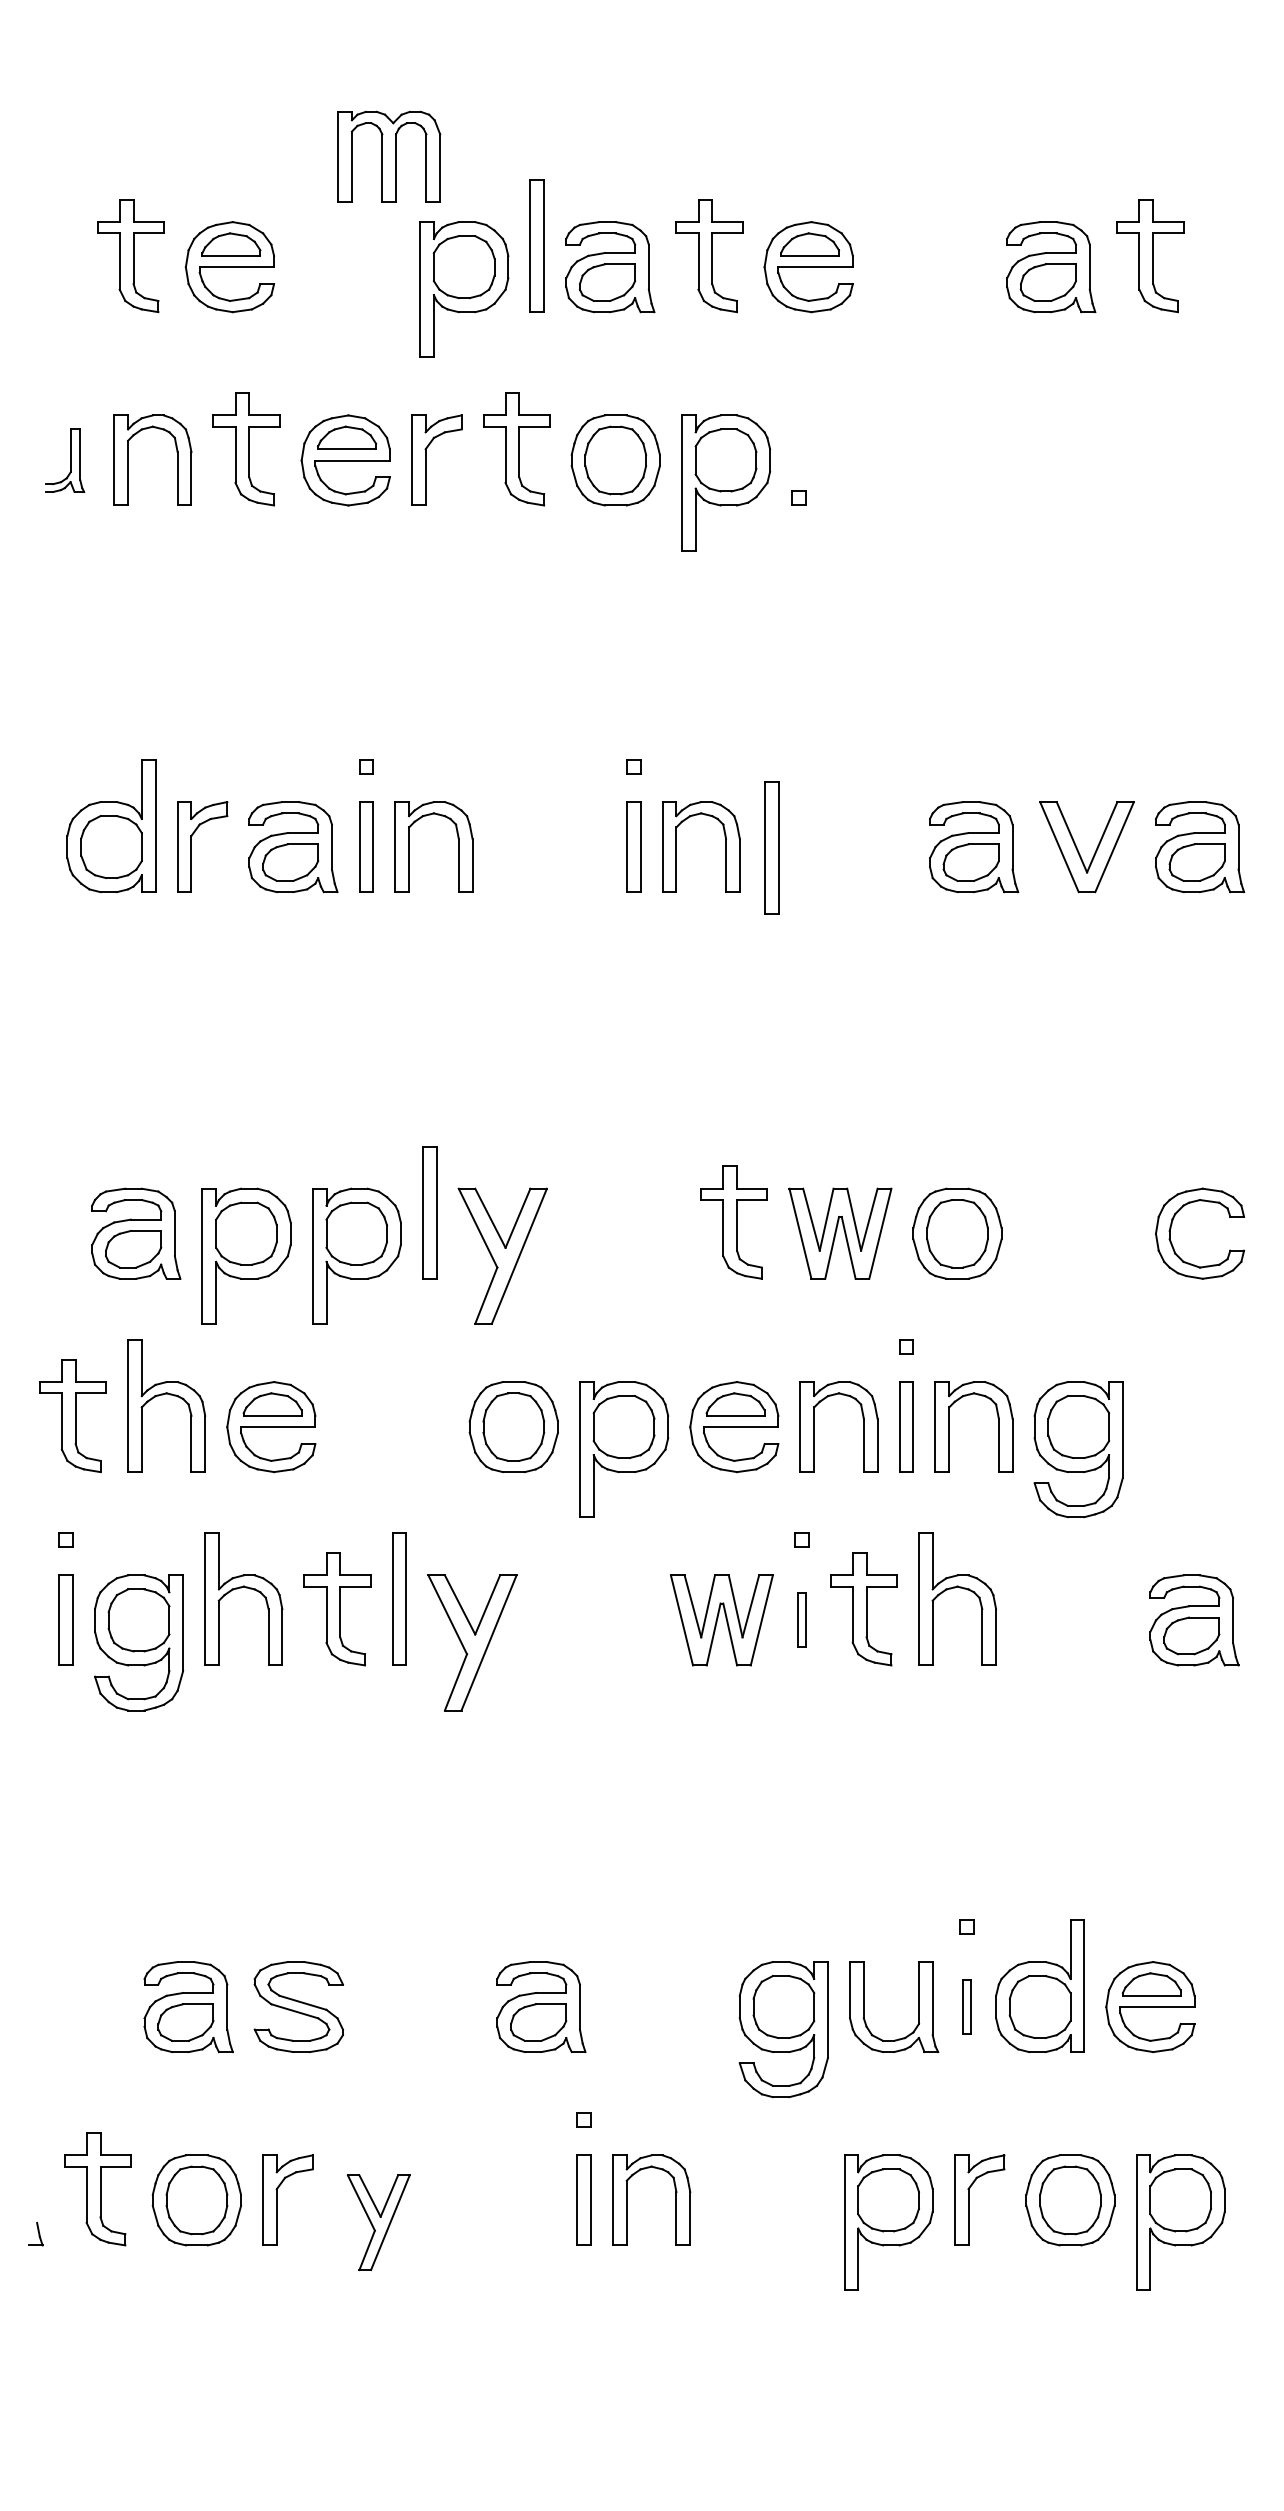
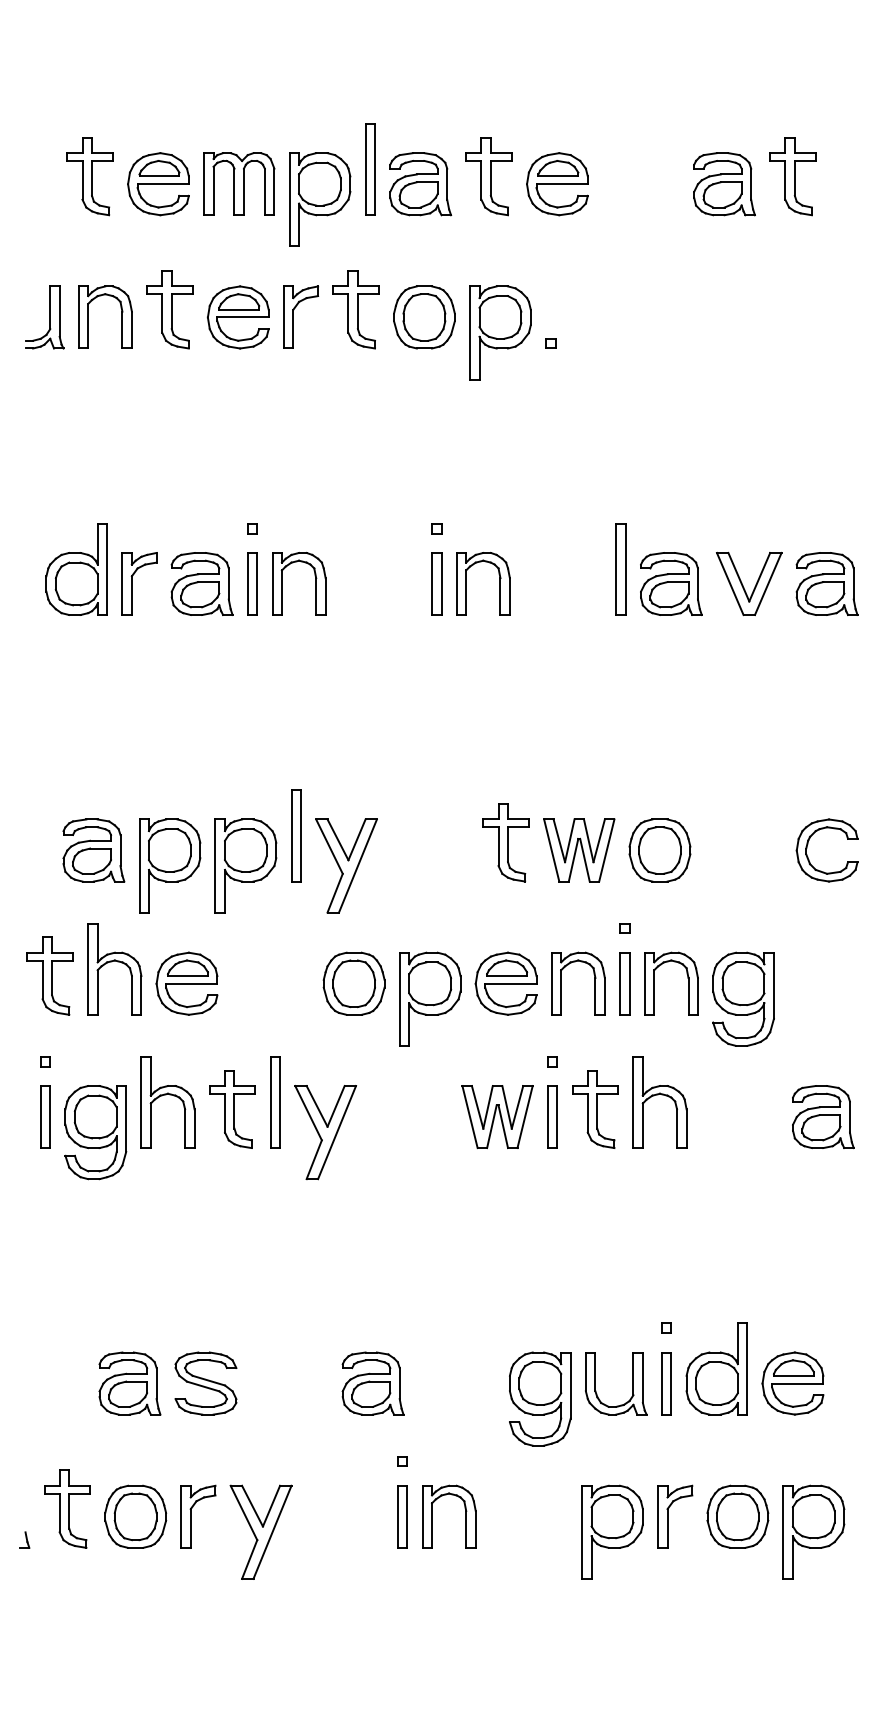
part: (389, 155) -> (239, 183), moved
part: (64, 460) -> (44, 317), size x1.43
part: (771, 847) -> (620, 569), moved
part: (801, 1619) -> (552, 1116), size x1.67
part: (966, 2006) -> (666, 1383), size x1.67
part: (377, 2221) -> (260, 1531), size x1.43

